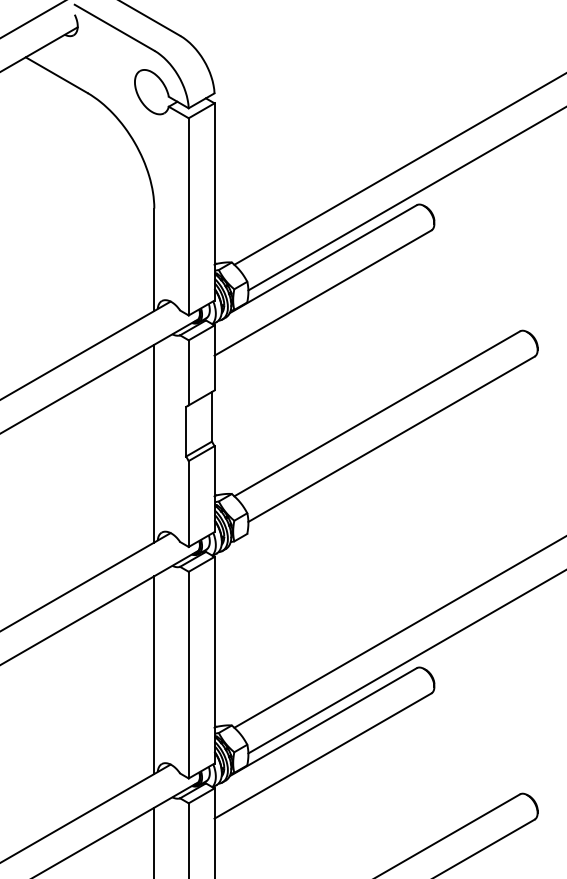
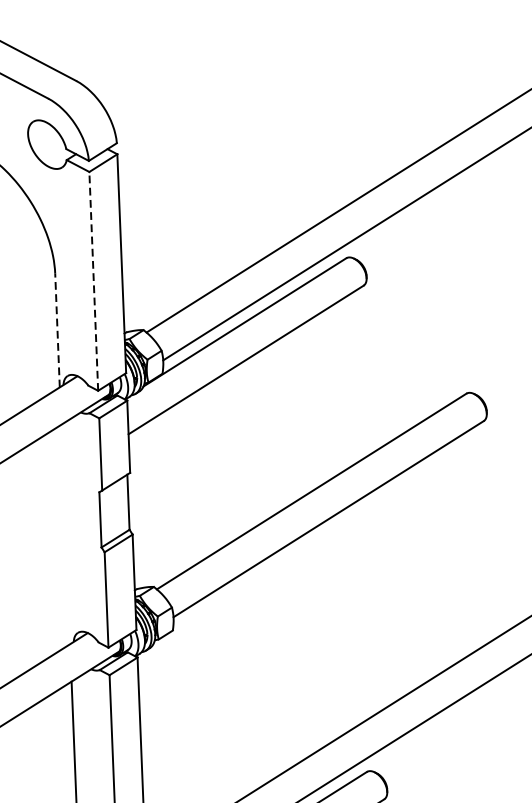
line: (188, 216) -> (93, 280), solid -> dashed
line: (154, 259) -> (57, 330), solid -> dashed
line: (154, 443) -> (65, 534), removed

